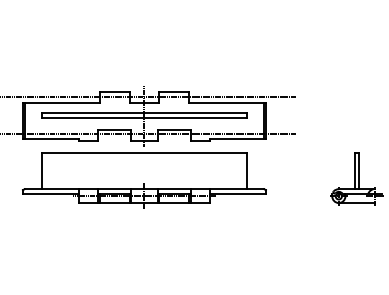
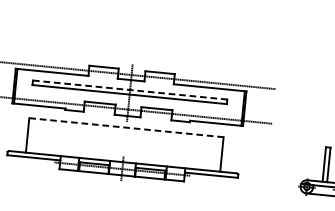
line: (144, 113) -> (130, 90), solid -> dashed
line: (144, 152) -> (126, 127), solid -> dashed

